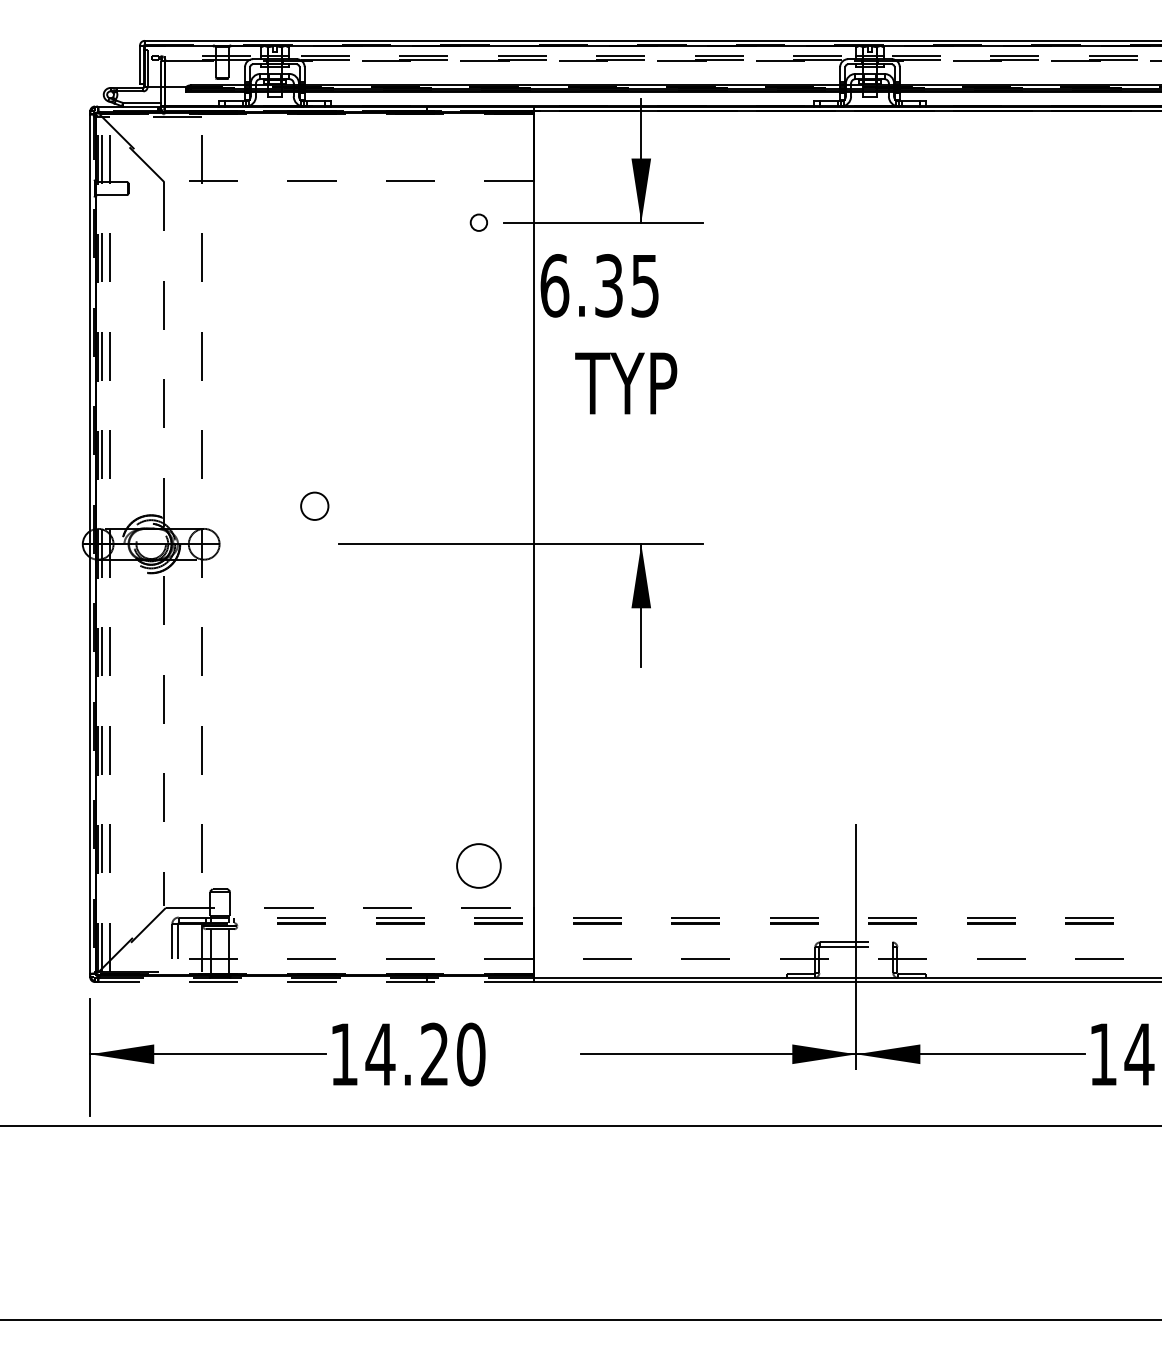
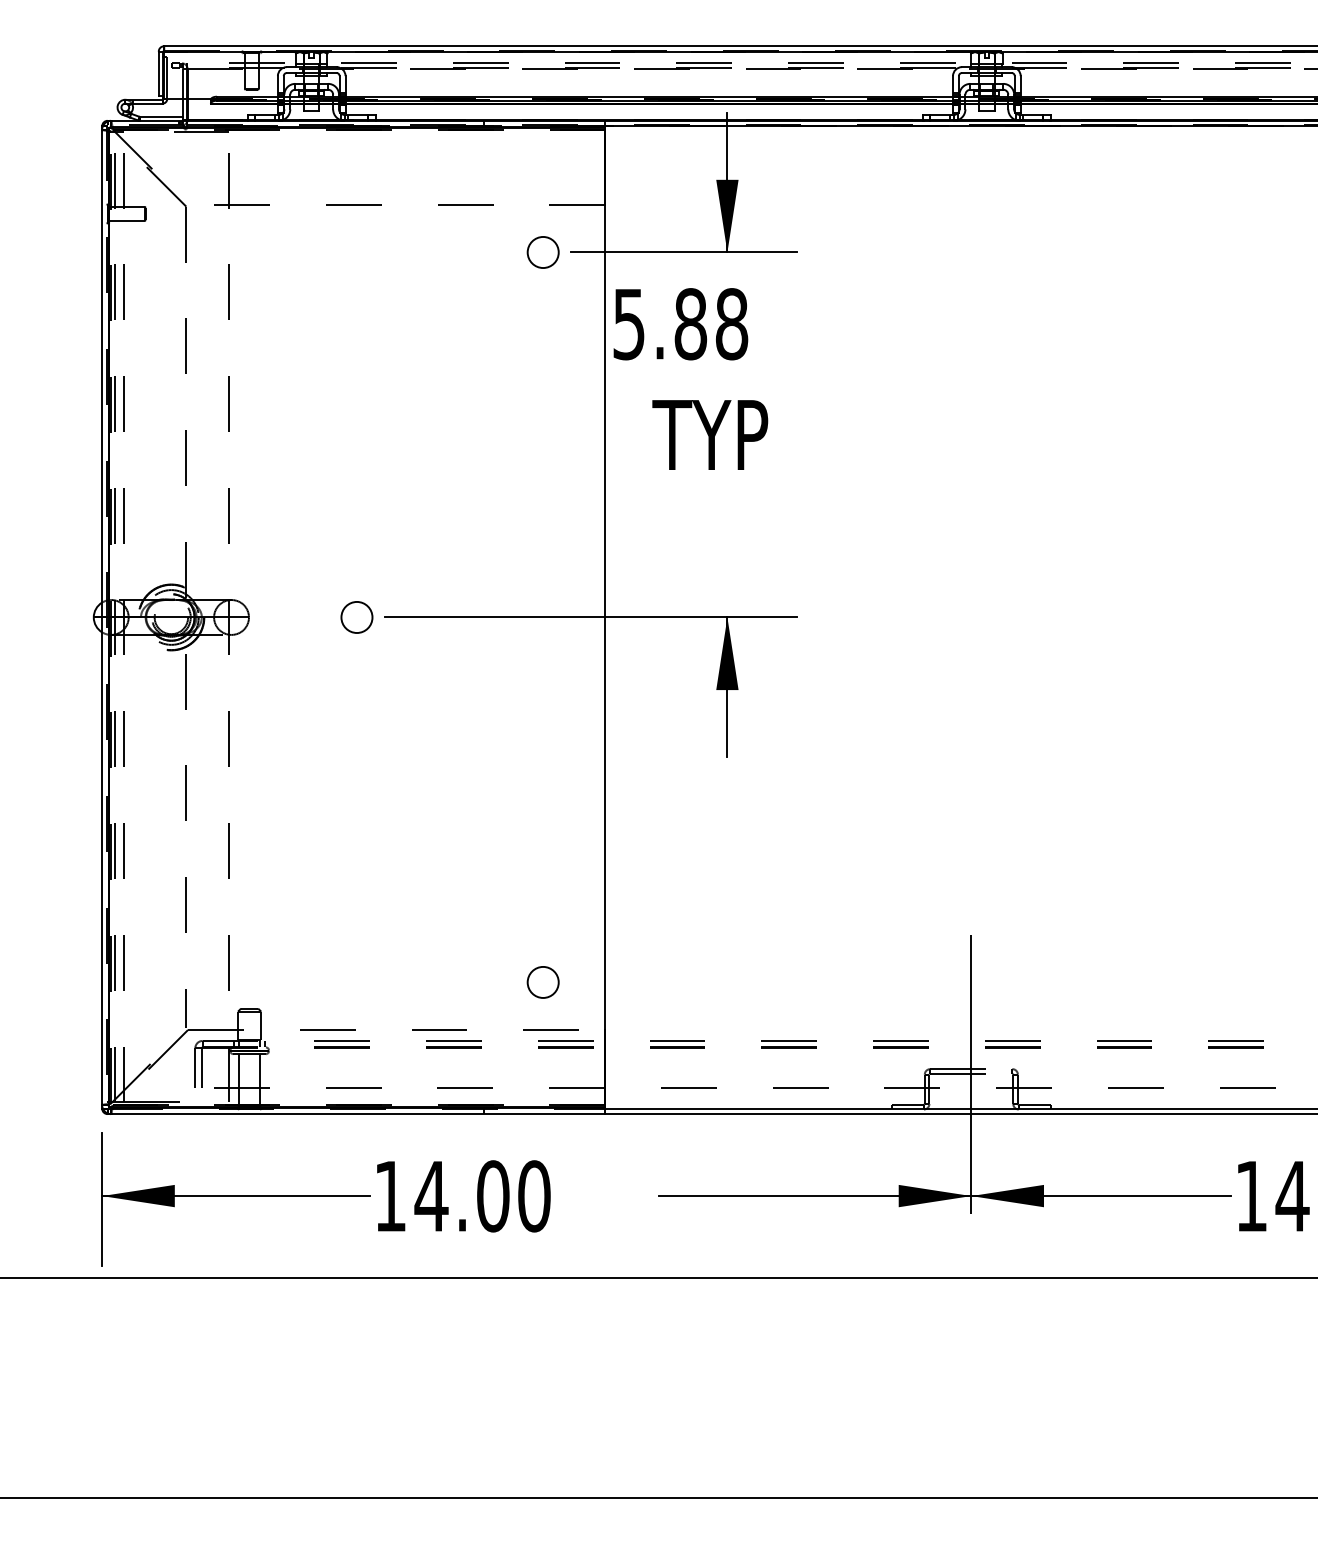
circle: (478, 222) -> (542, 252), size x1.67
text: (599, 285) -> (679, 323), 6.35 -> 5.88
circle: (314, 505) -> (356, 616), moved
circle: (478, 865) -> (542, 981), size x0.62
line: (315, 982) -> (357, 1114), dashed -> solid
text: (434, 1054) -> (492, 1196), 14.20 -> 14.00

